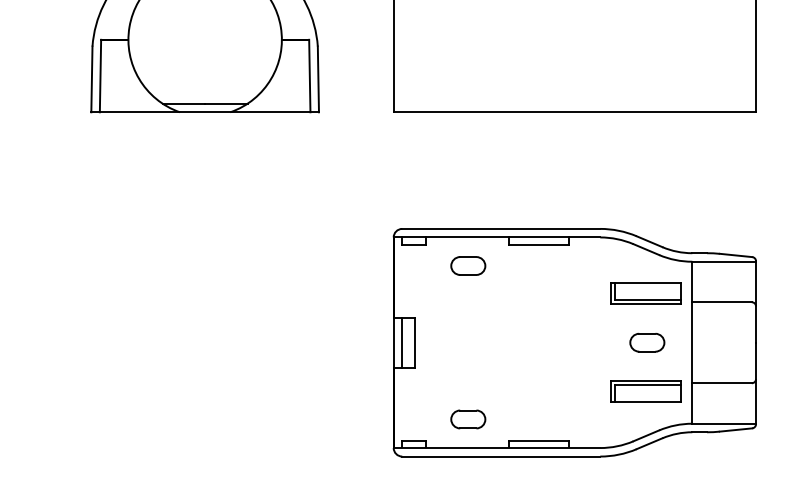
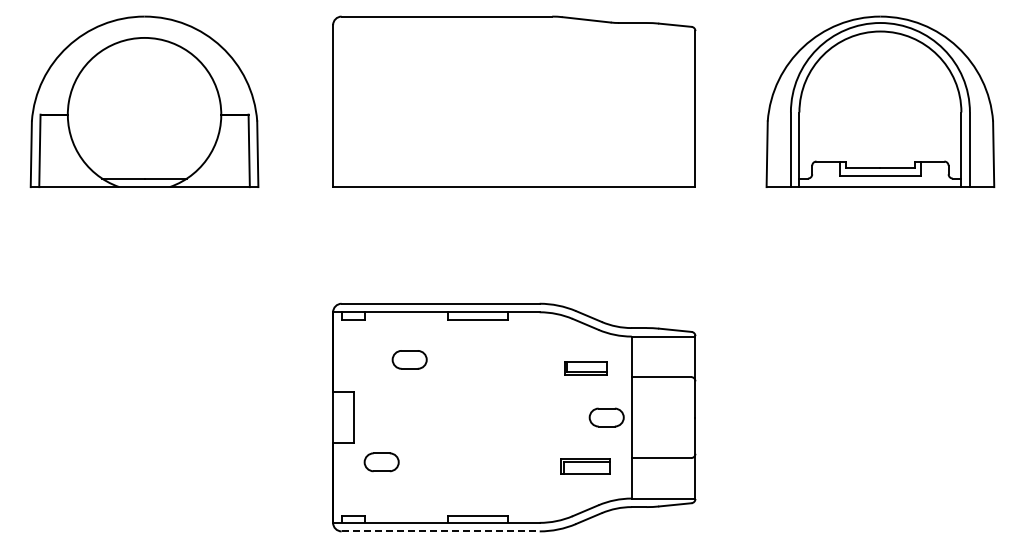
part: (468, 265) -> (409, 359), moved
part: (646, 293) -> (585, 368), size x0.6
line: (402, 342) -> (341, 417), removed
part: (647, 342) -> (606, 417), moved
part: (646, 391) -> (585, 466), size x0.7
part: (468, 419) -> (381, 462), moved
line: (502, 456) -> (441, 531), solid -> dashed

